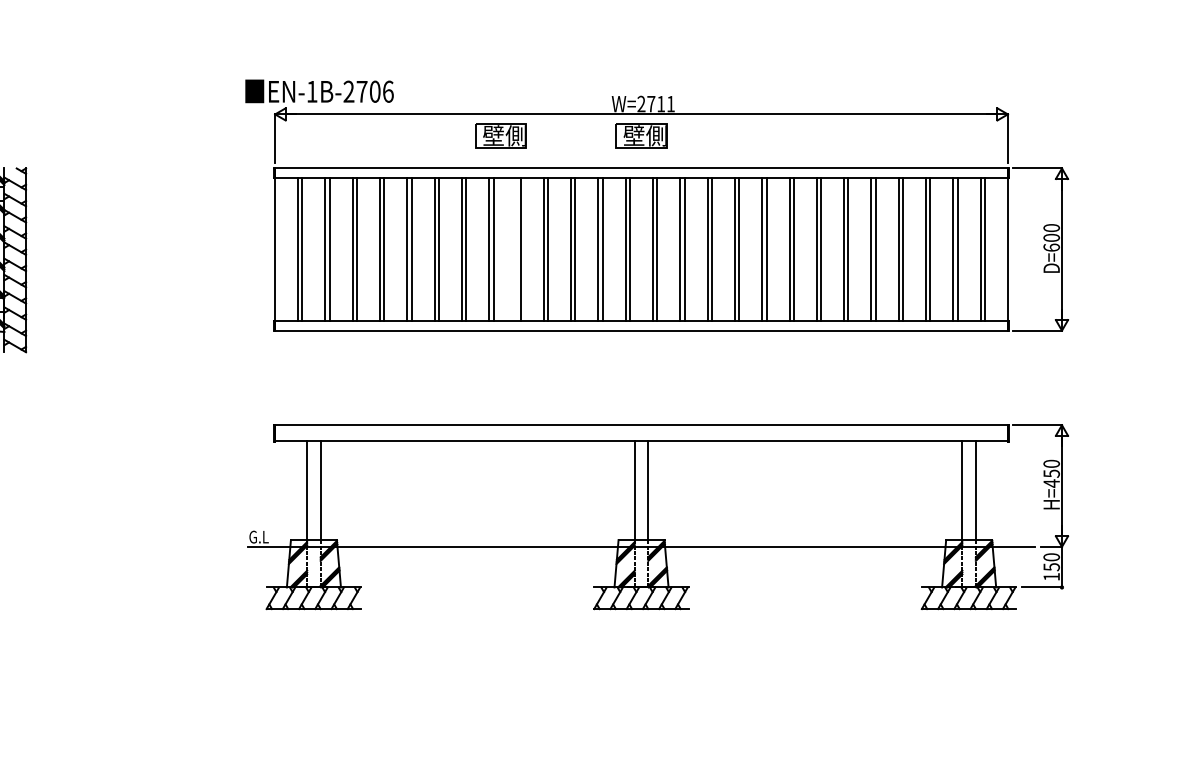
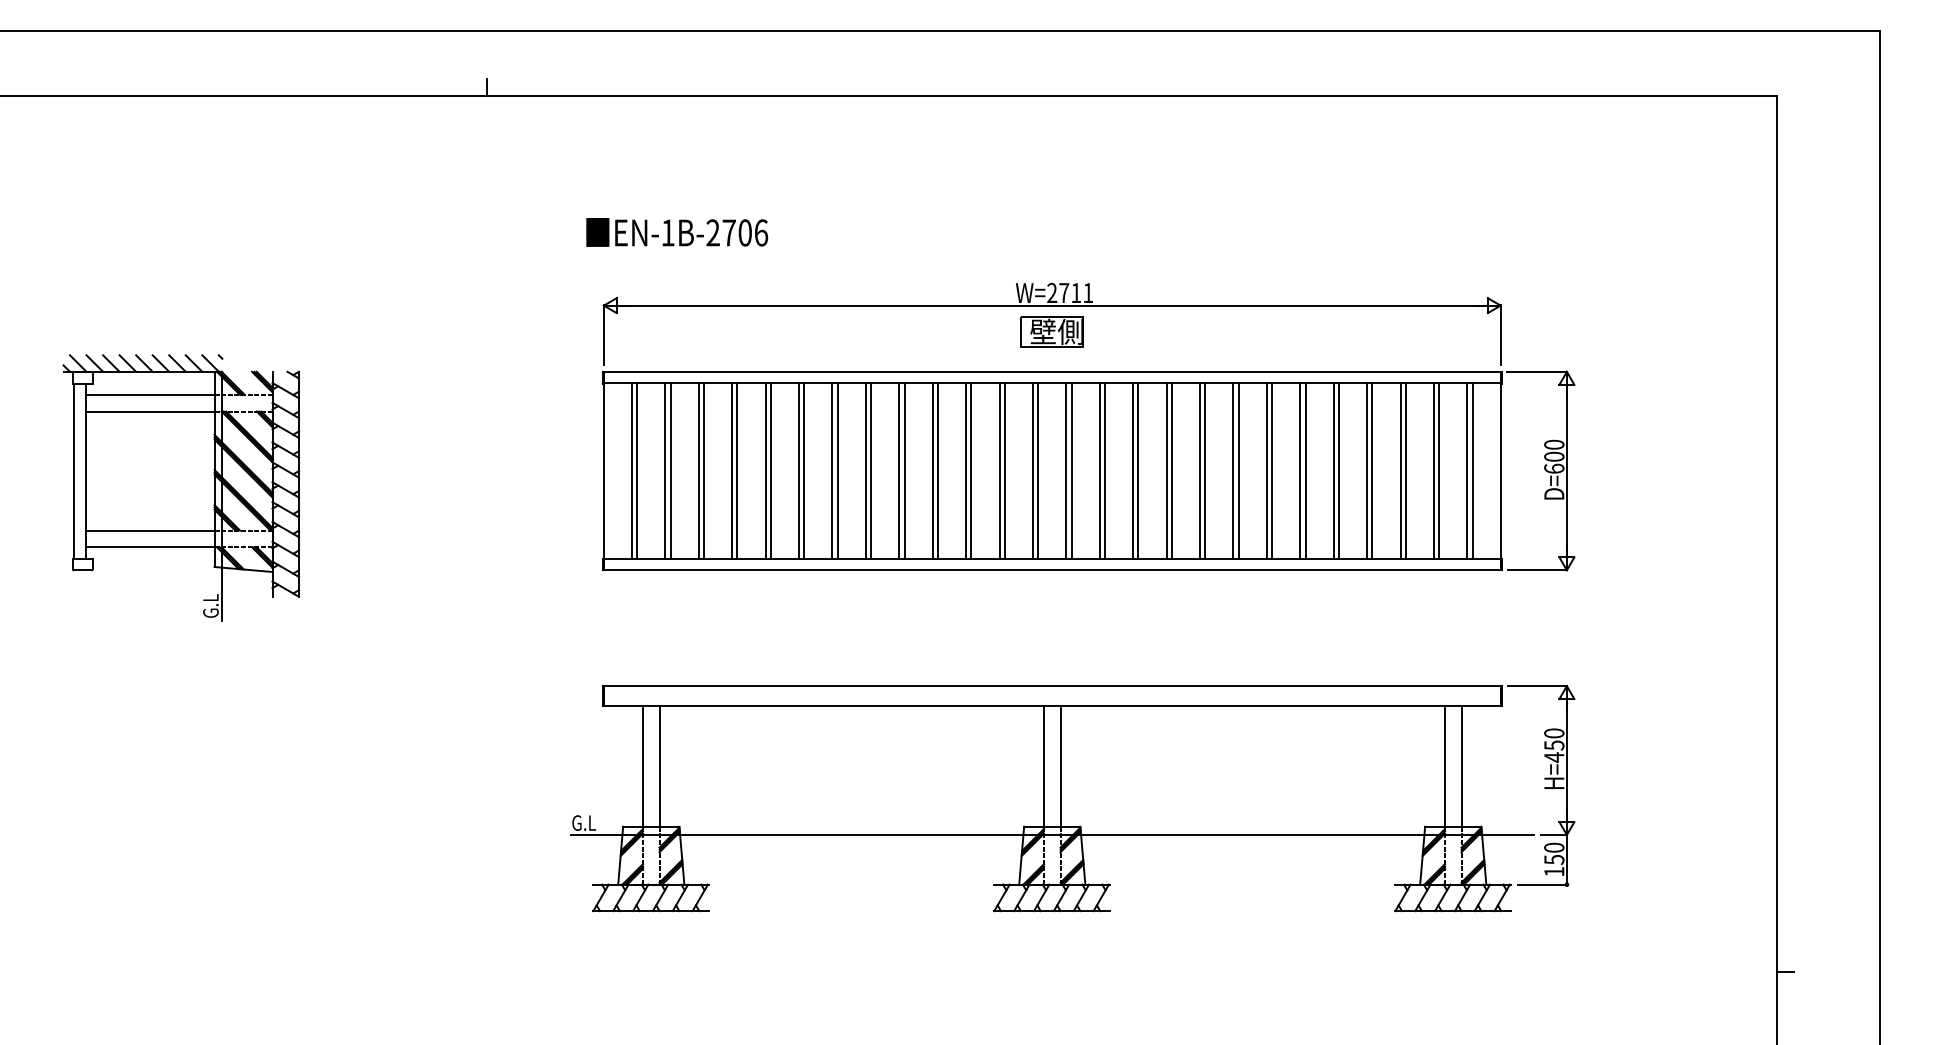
text: (319, 91) -> (677, 232), moved
part: (500, 135) -> (879, 331), removed
line: (516, 249) -> (899, 470), added

